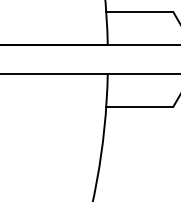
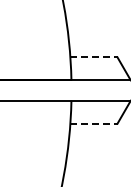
line: (139, 12) -> (93, 57), solid -> dashed
line: (139, 106) -> (93, 123), solid -> dashed

